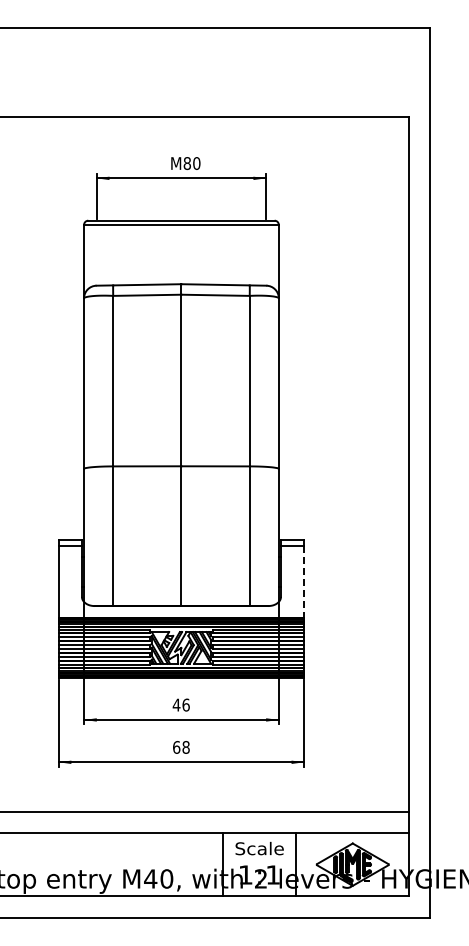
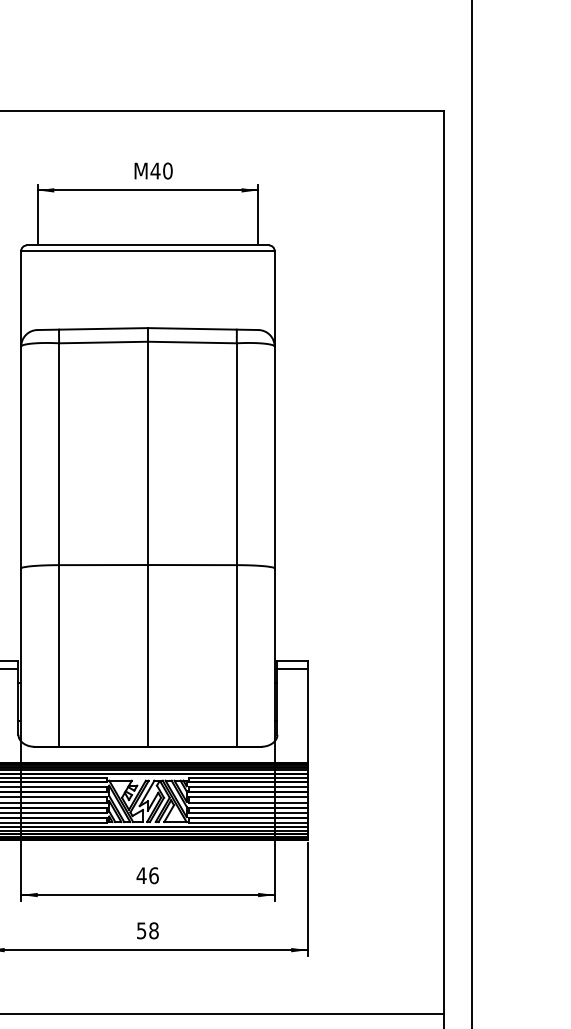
text: (187, 163) -> (155, 171), 80 -> 40
line: (304, 582) -> (308, 716), dashed -> solid
text: (176, 747) -> (141, 930), 68 -> 58

